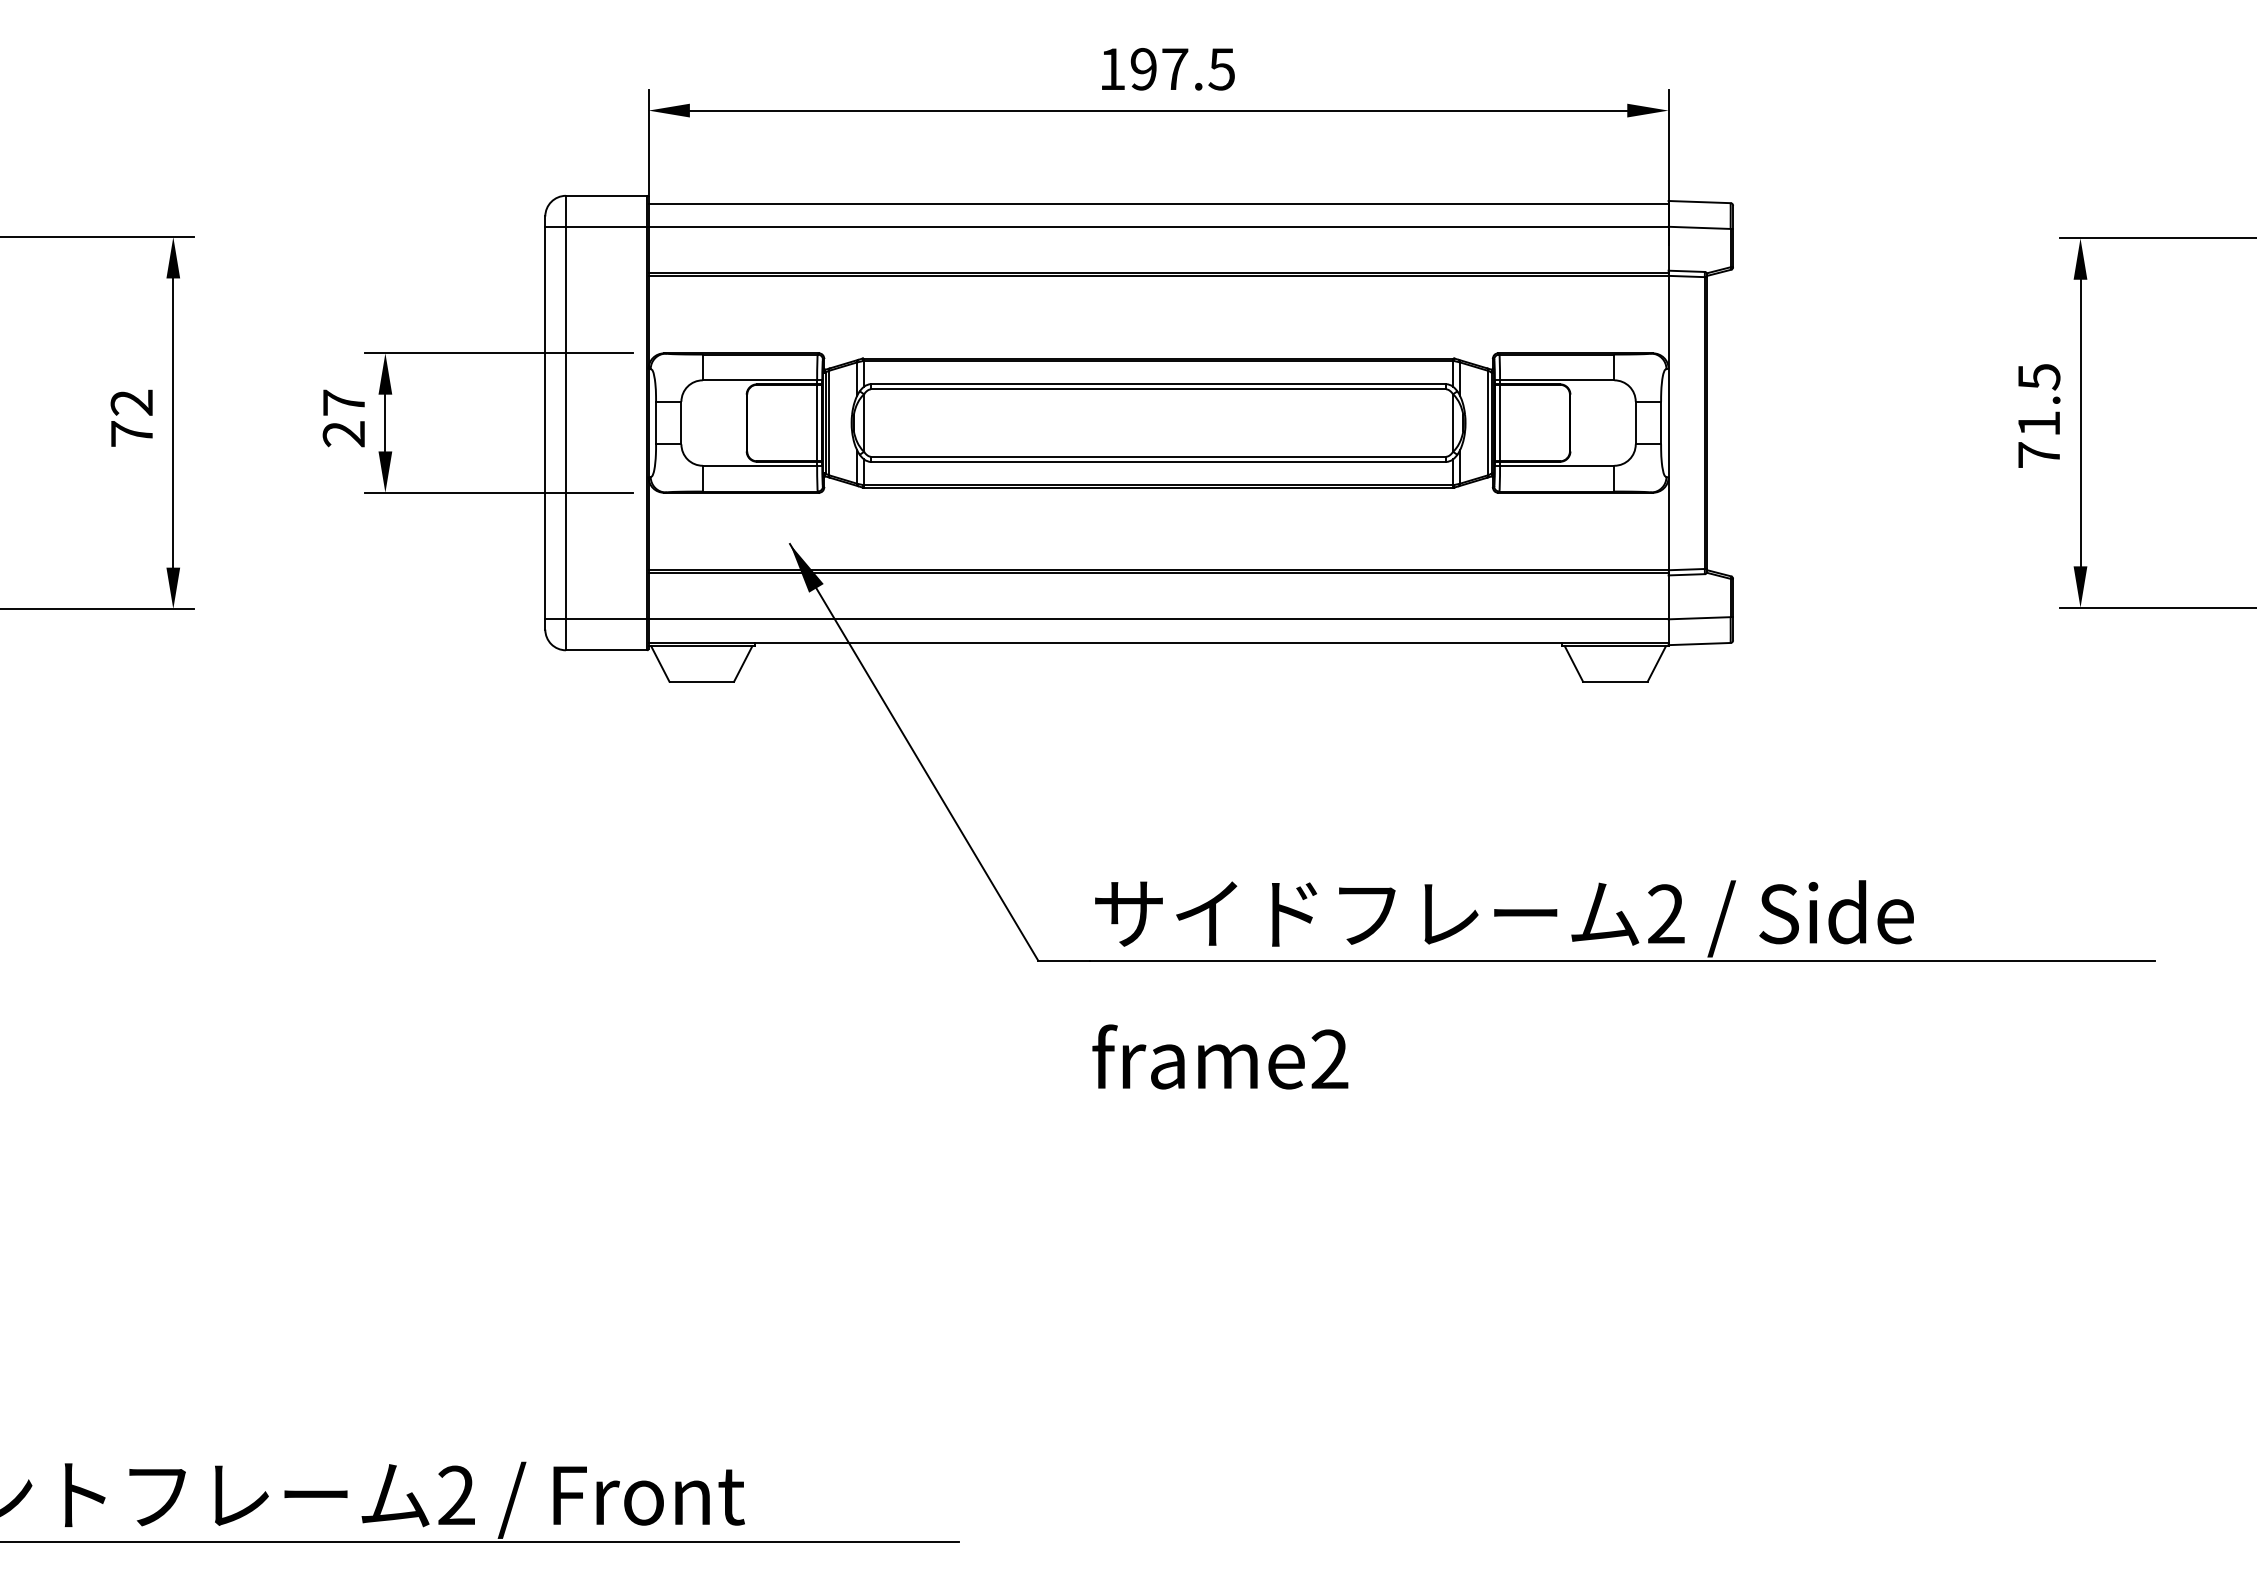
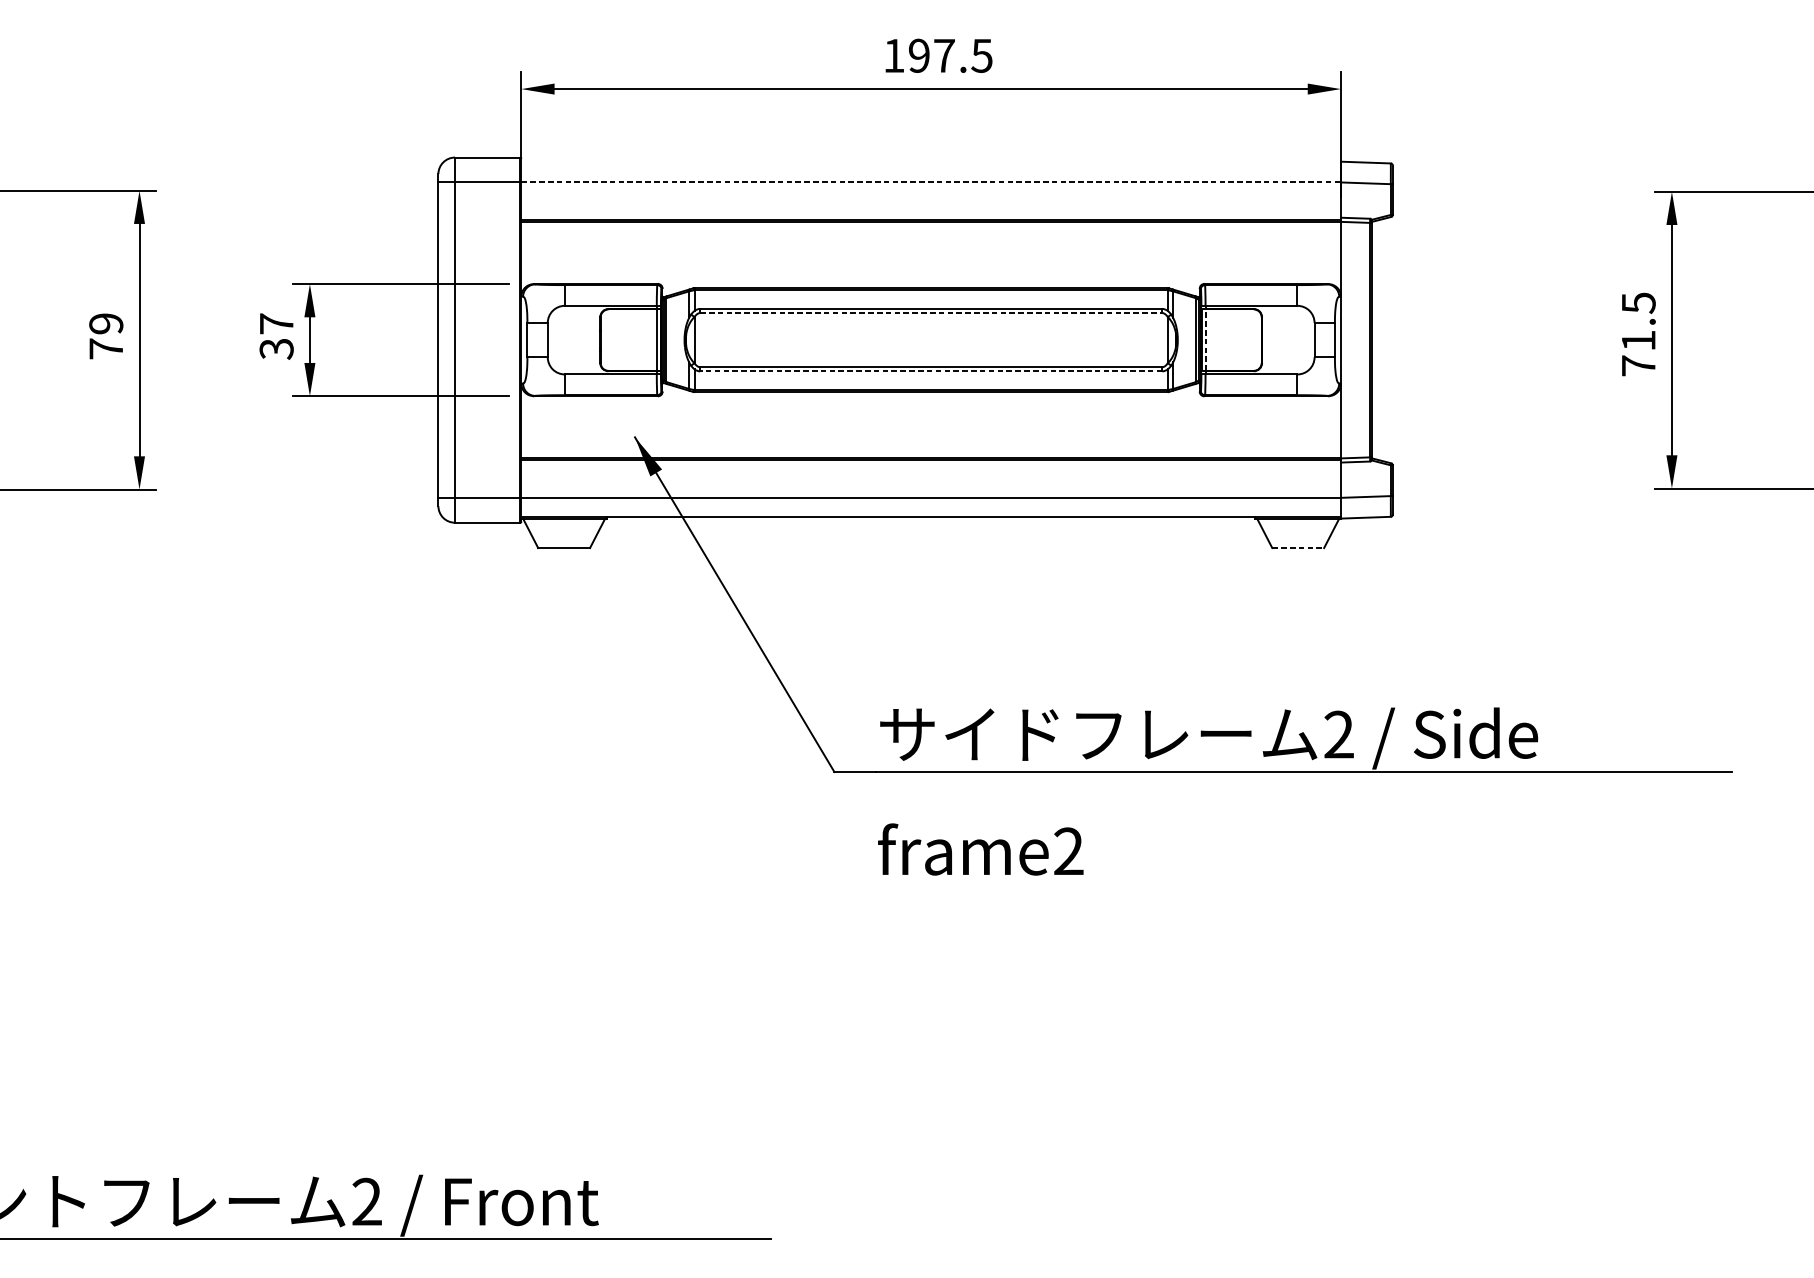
line: (1158, 203) -> (931, 163), removed
line: (1158, 226) -> (931, 182), solid -> dashed
line: (1158, 389) -> (931, 313), solid -> dashed
text: (132, 402) -> (106, 323), 72 -> 79
line: (1500, 422) -> (1205, 339), solid -> dashed
text: (343, 434) -> (276, 349), 27 -> 37
line: (1158, 461) -> (931, 371), solid -> dashed
line: (1615, 681) -> (1298, 547), solid -> dashed

